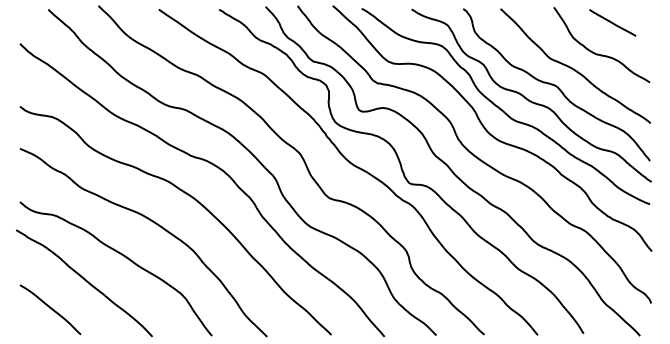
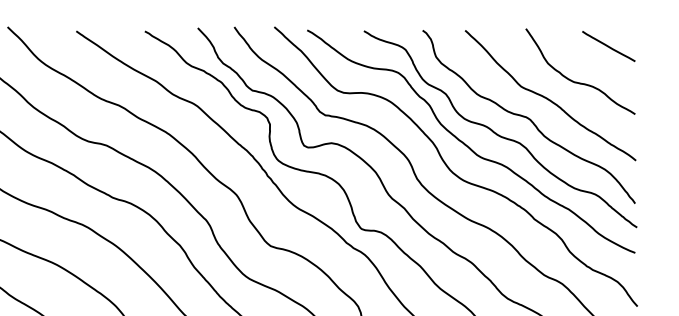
line: (612, 22) -> (608, 45), moved

